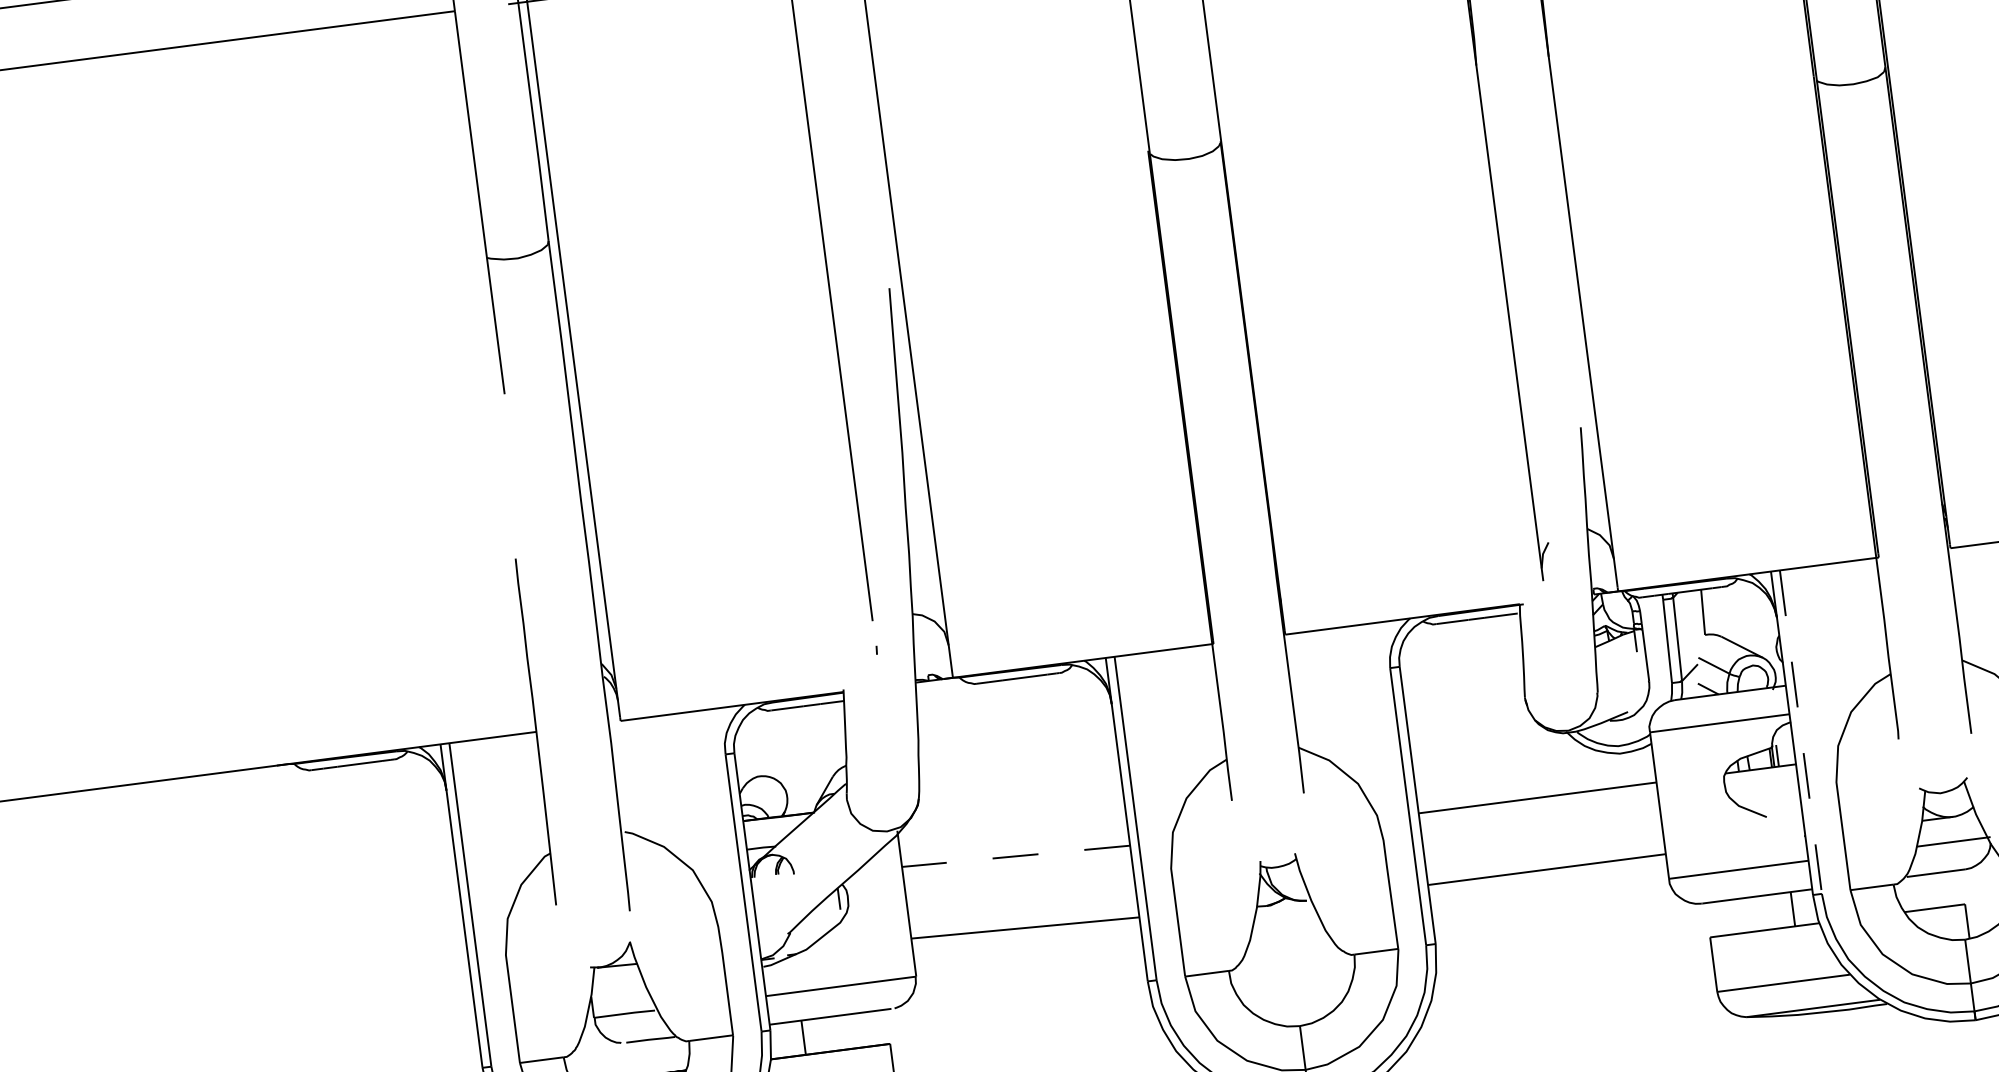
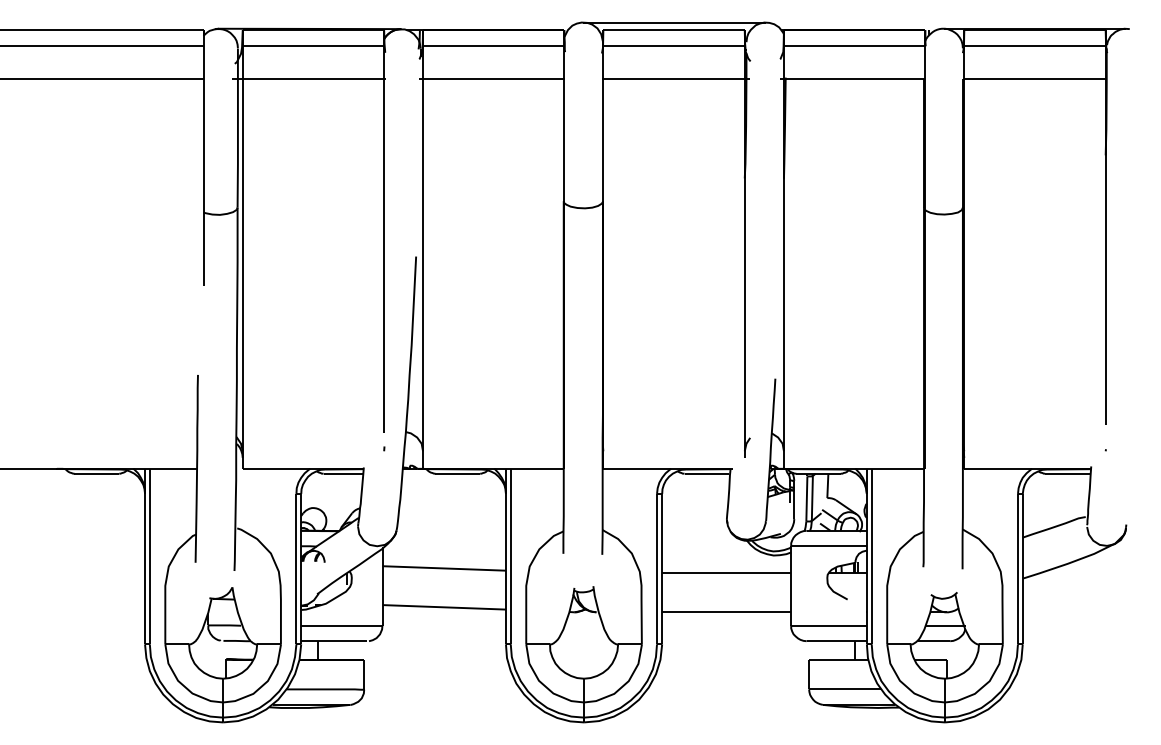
line: (1800, 732) -> (871, 556), dashed -> solid
line: (1016, 856) -> (444, 568), dashed -> solid

